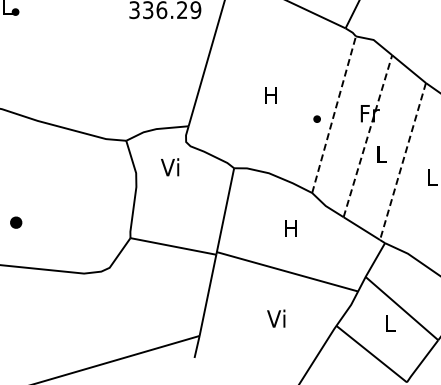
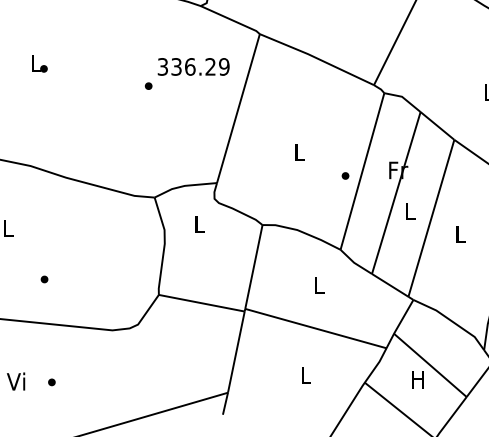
part: (120, 28) -> (148, 85), added
text: (270, 95) -> (298, 152), H -> L
line: (334, 114) -> (362, 171), dashed -> solid
line: (368, 136) -> (396, 193), dashed -> solid
line: (403, 161) -> (431, 218), dashed -> solid
text: (170, 167) -> (198, 224), Vi -> L
part: (16, 222) -> (44, 279), size x0.62
text: (290, 228) -> (318, 285), H -> L
text: (276, 318) -> (304, 375), Vi -> L
text: (389, 322) -> (417, 379), L -> H
part: (23, 325) -> (51, 382), added

